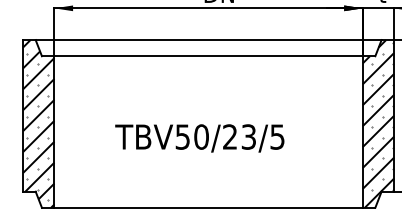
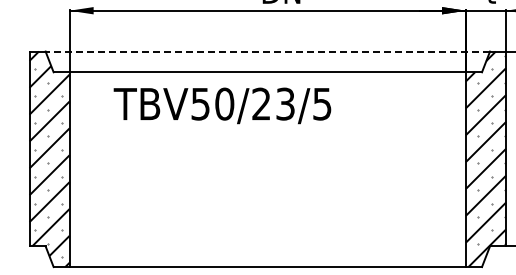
line: (208, 40) -> (267, 51), solid -> dashed
text: (199, 138) -> (222, 105), moved

